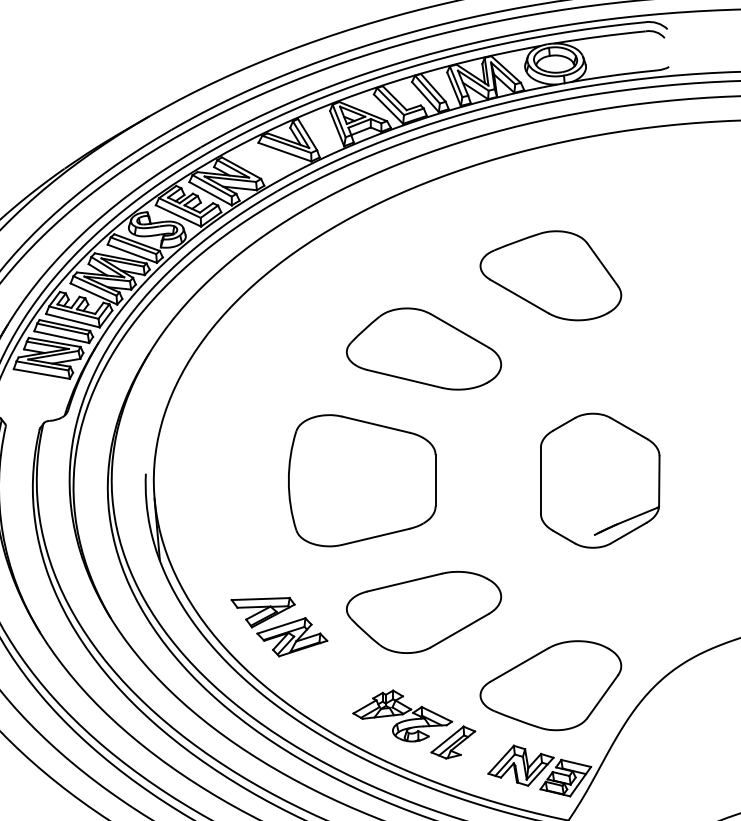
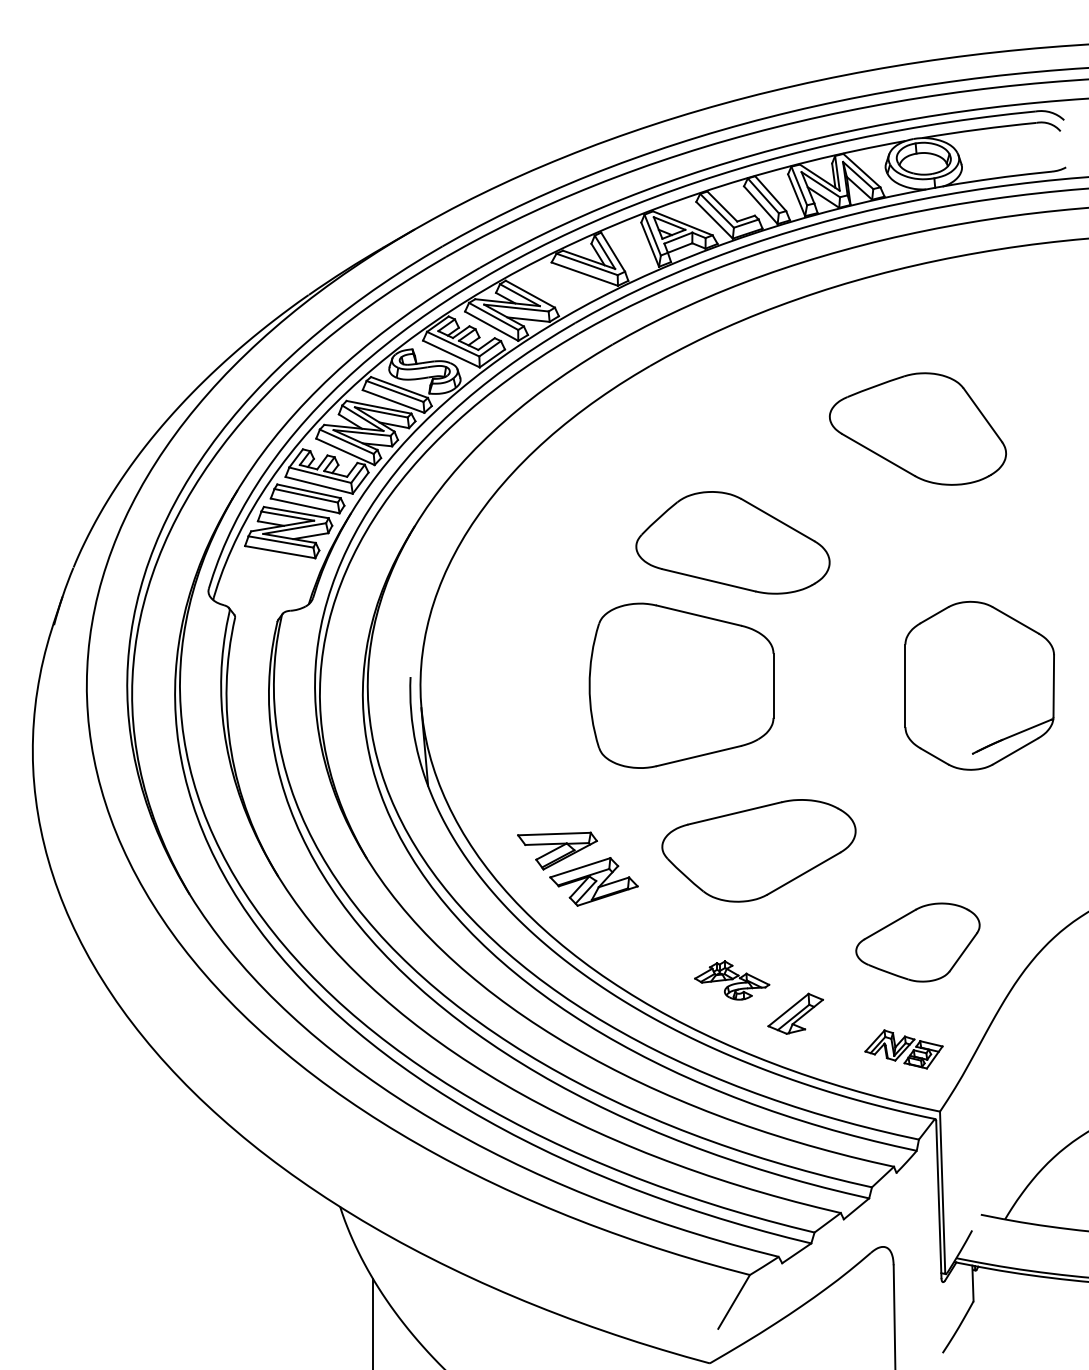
part: (423, 348) -> (732, 542), moved
part: (550, 685) -> (917, 942), size x0.7
part: (402, 715) -> (731, 980), size x0.6
part: (539, 771) -> (903, 1049), size x0.6

